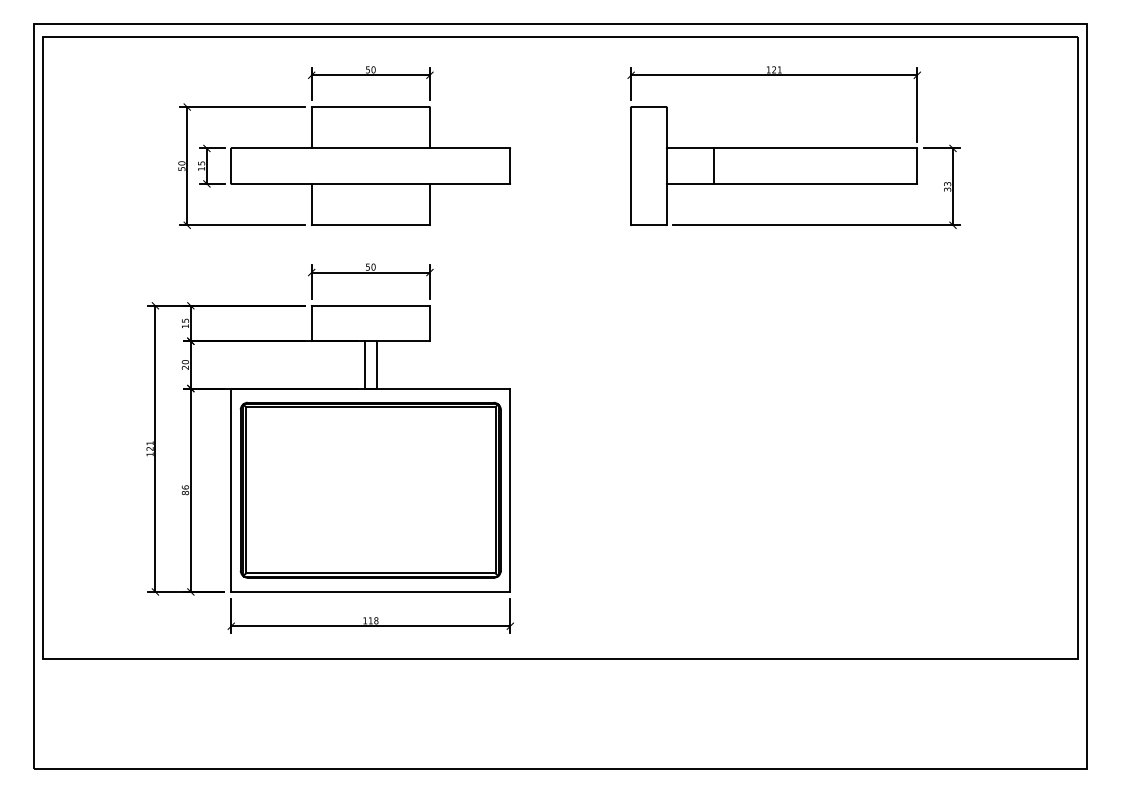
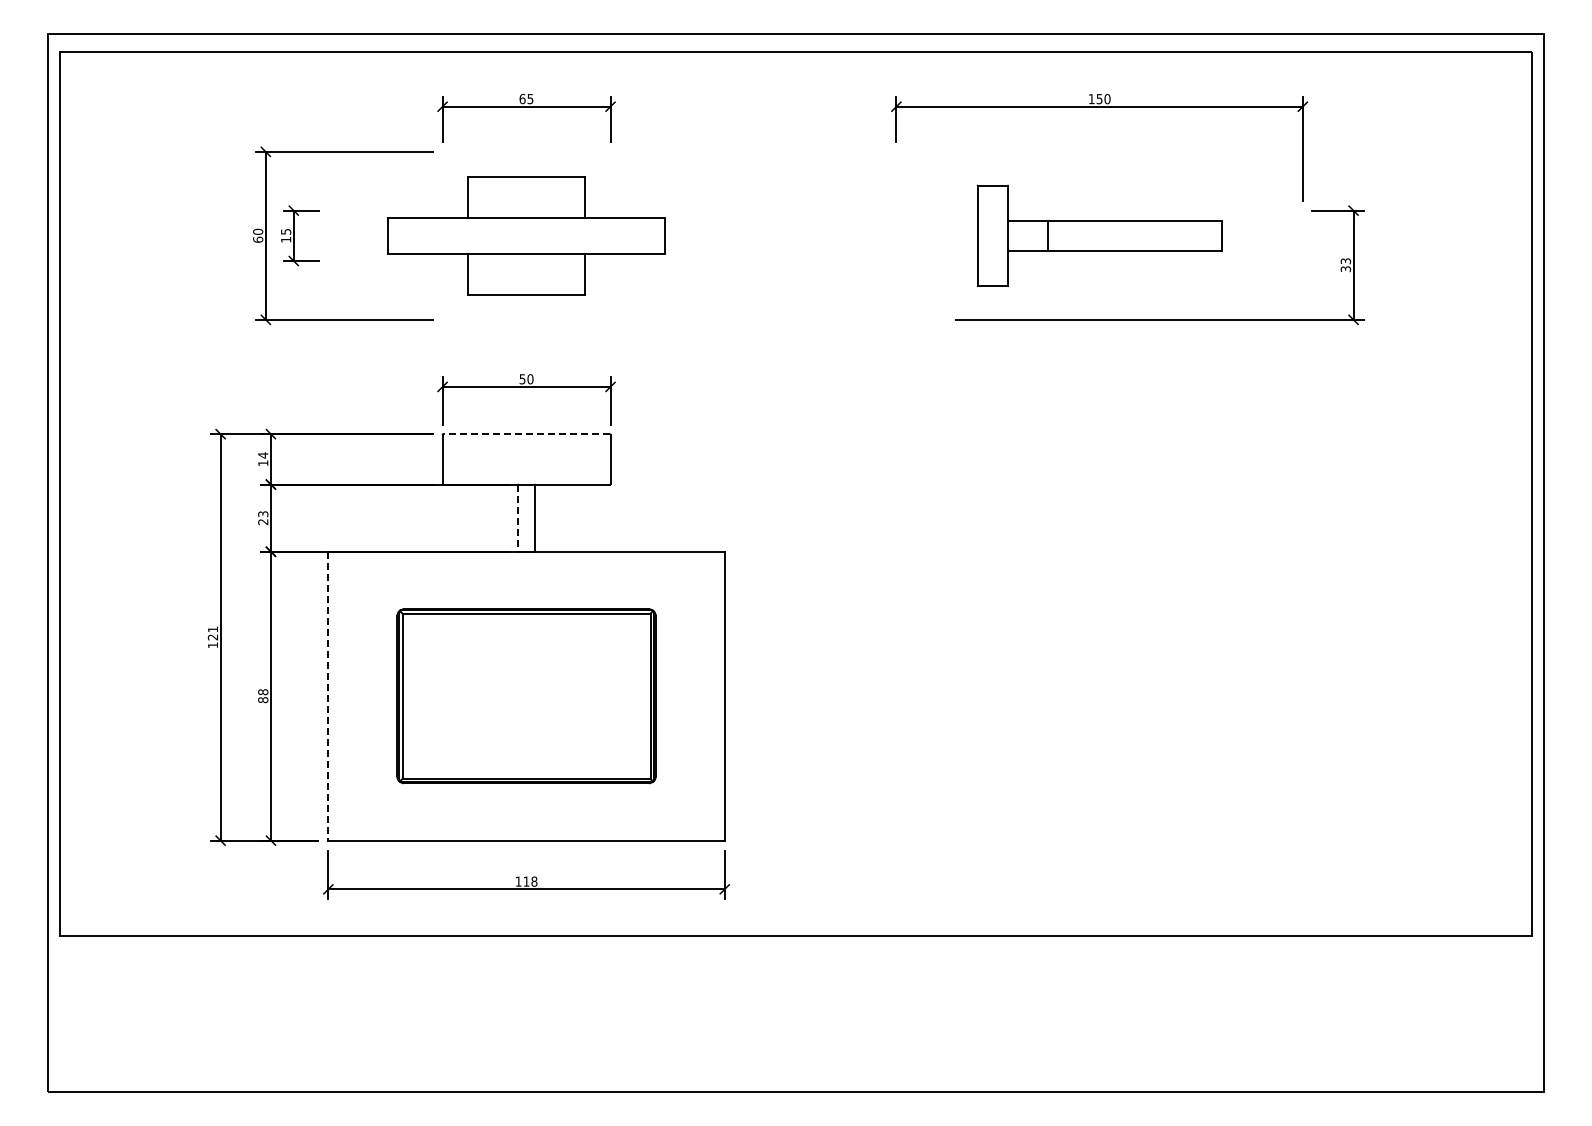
text: (370, 69) -> (526, 98), 50 -> 65
text: (776, 70) -> (1103, 99), 121 -> 150
part: (370, 165) -> (526, 235), size x0.7
part: (774, 165) -> (1099, 235), size x0.6
text: (182, 168) -> (258, 239), 50 -> 60
line: (370, 306) -> (526, 434), solid -> dashed
text: (185, 320) -> (263, 455), 15 -> 14
text: (185, 362) -> (263, 514), 20 -> 23
line: (365, 365) -> (518, 518), solid -> dashed
text: (185, 487) -> (263, 692), 86 -> 88
line: (231, 490) -> (328, 696), solid -> dashed
part: (370, 490) -> (526, 696), size x0.7

